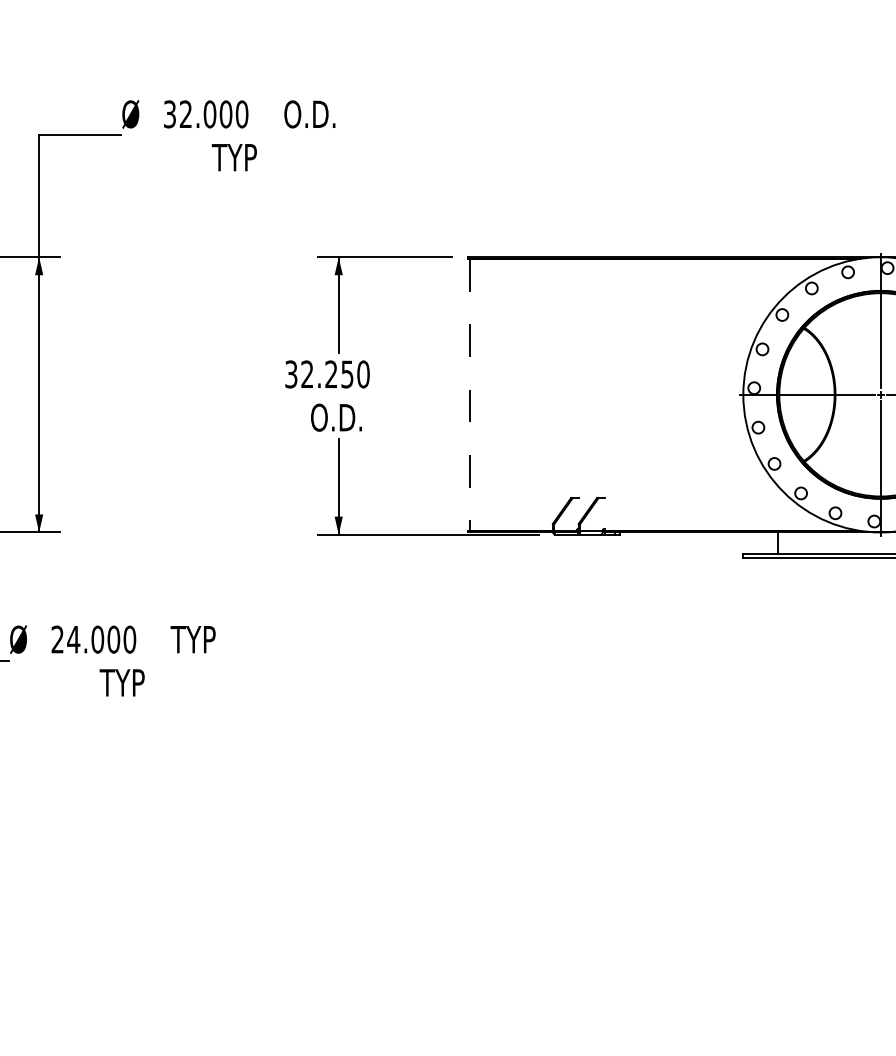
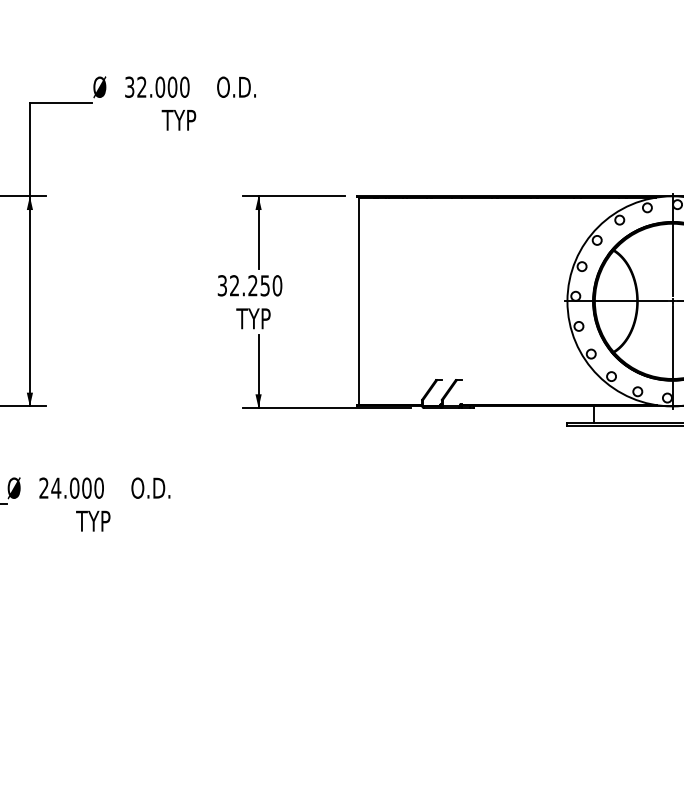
line: (470, 395) -> (359, 301), dashed -> solid
text: (335, 417) -> (256, 318), O.D. -> TYP
text: (197, 638) -> (150, 487), TYP -> O.D.

